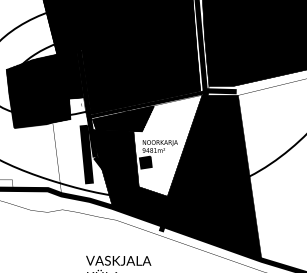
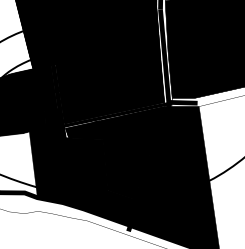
hatch: (167, 145) -> (134, 152), added
hatch: (83, 152) -> (57, 158), added

